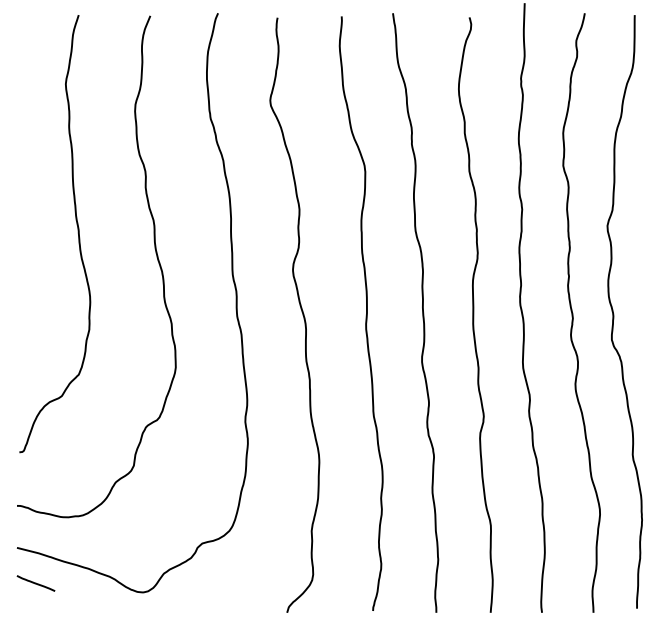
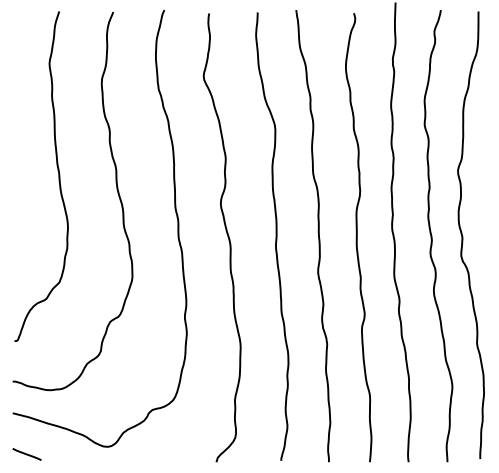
line: (35, 583) -> (26, 454), moved

